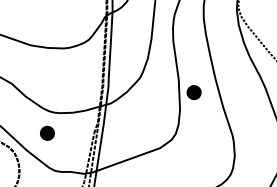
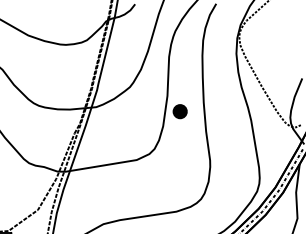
part: (47, 132) -> (28, 124), removed

